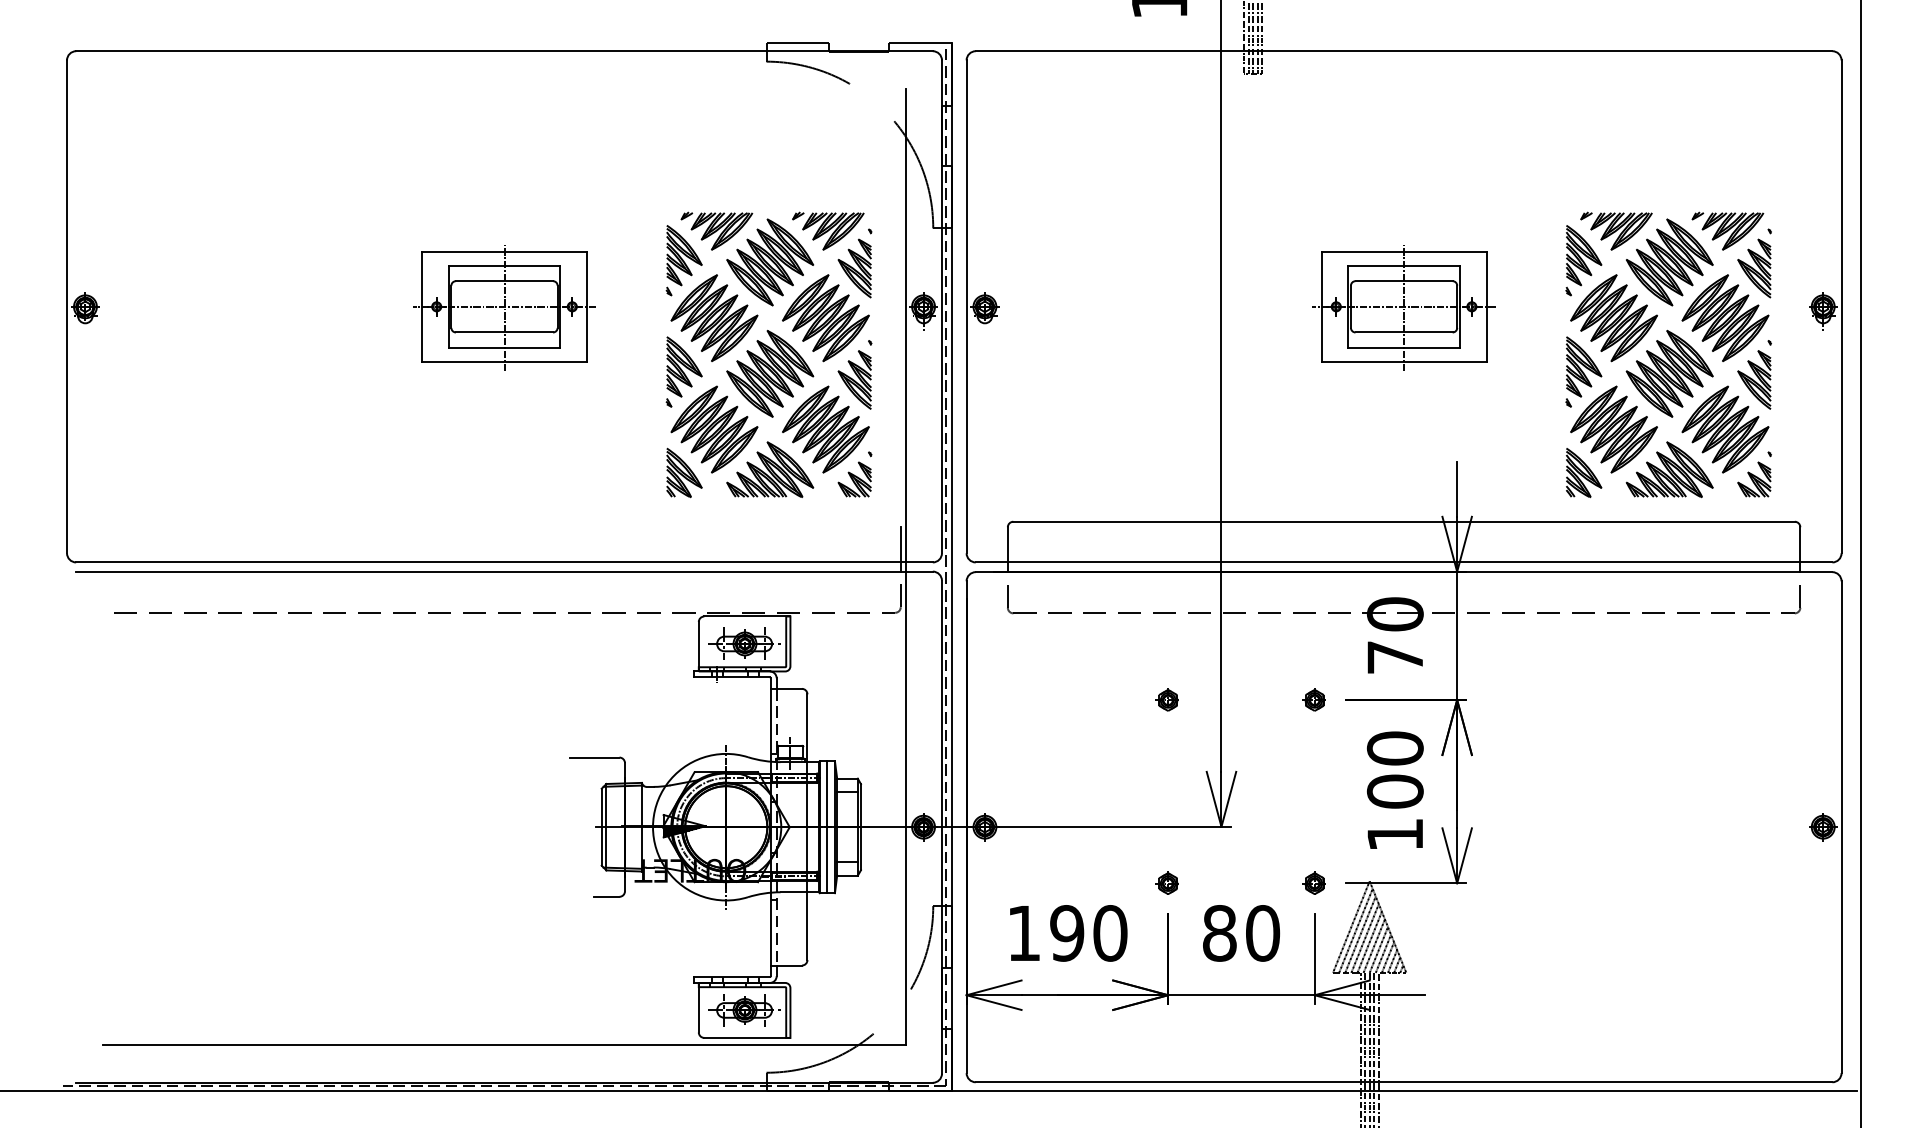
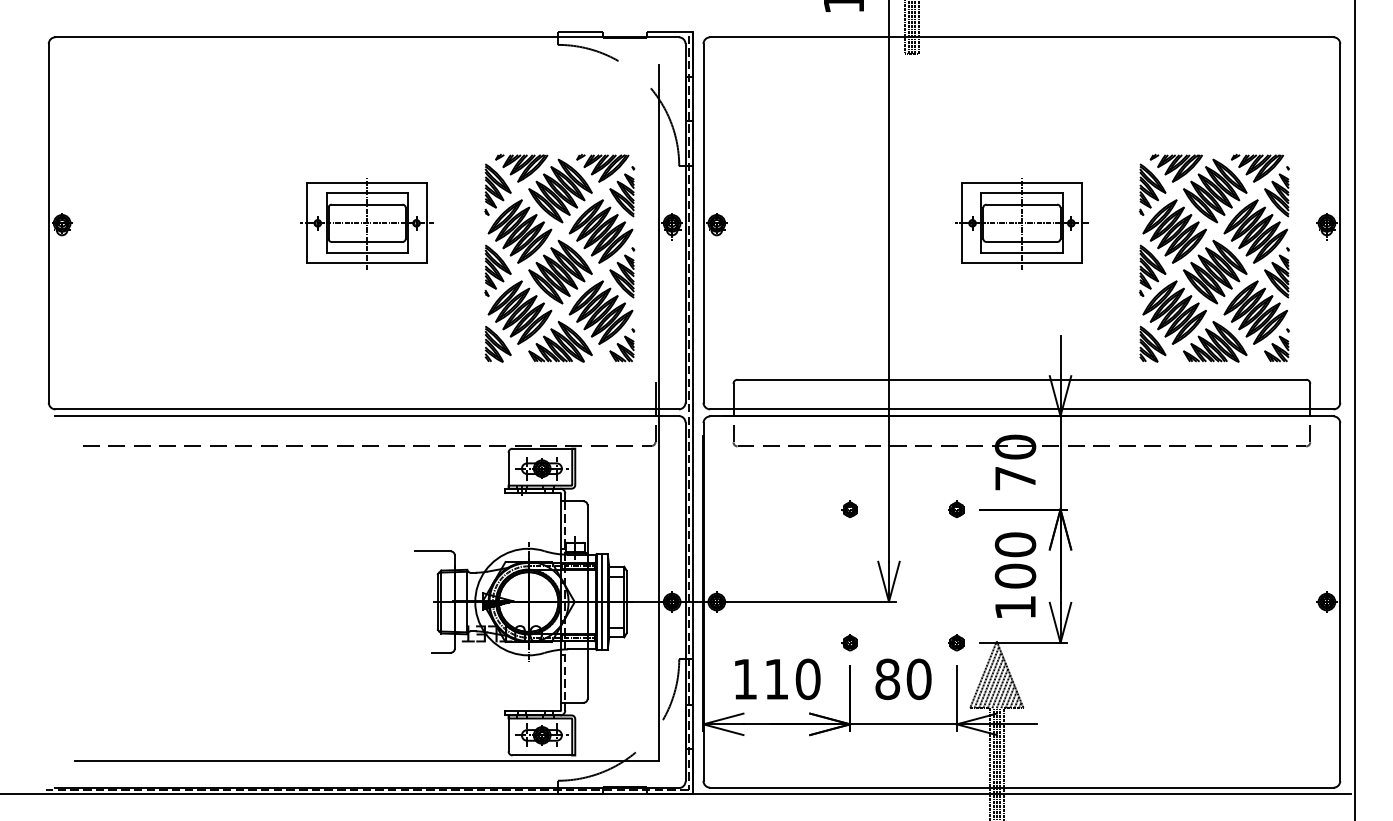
text: (1067, 933) -> (776, 679), 190 -> 110

